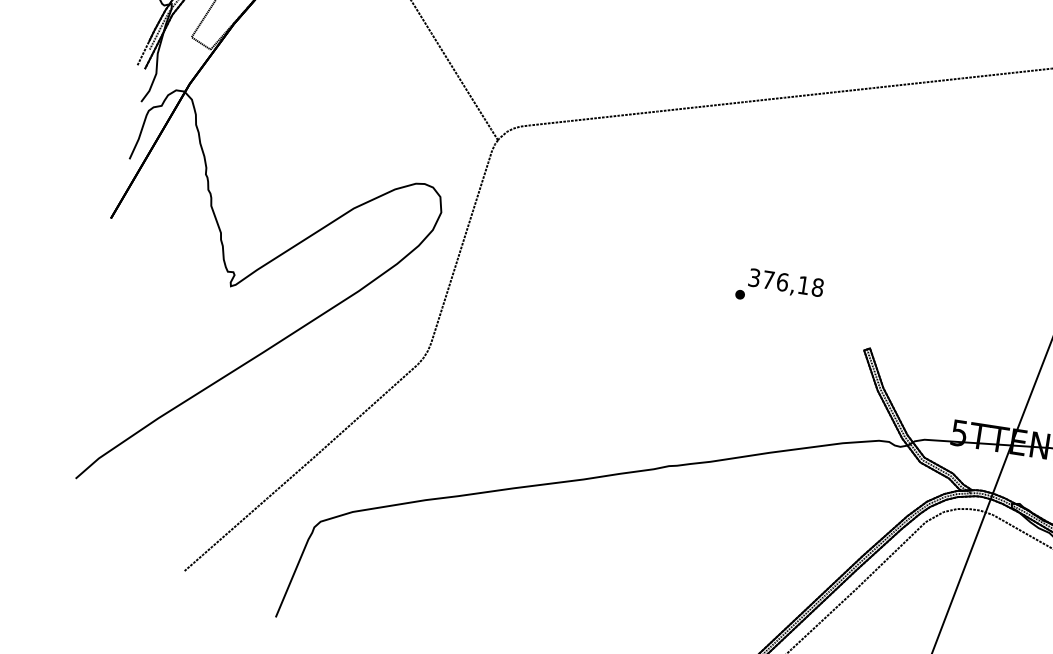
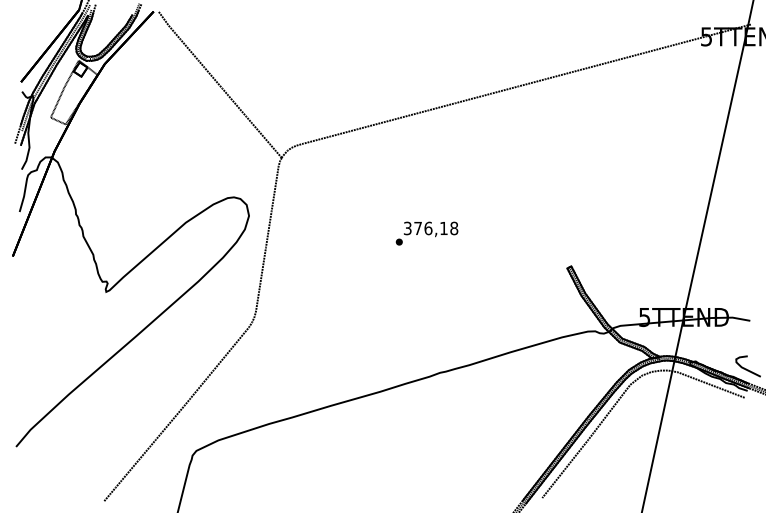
text: (778, 288) -> (426, 233), moved

